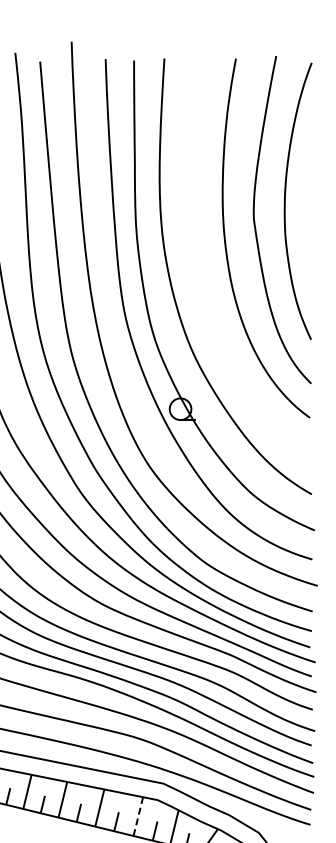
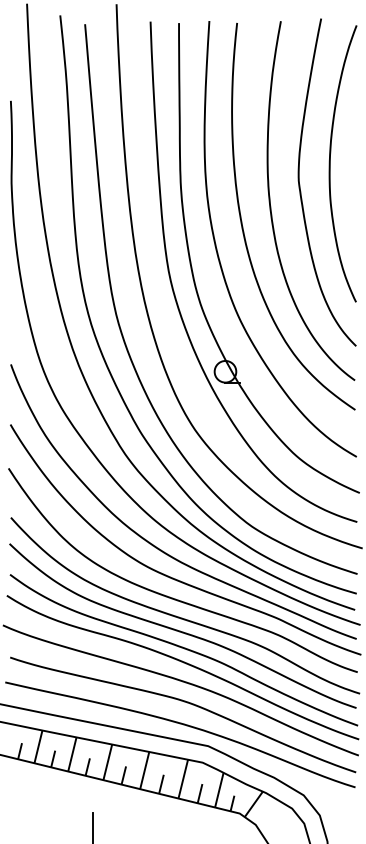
curve: (198, 263) -> (243, 226), added
line: (138, 816) -> (183, 779), dashed -> solid

